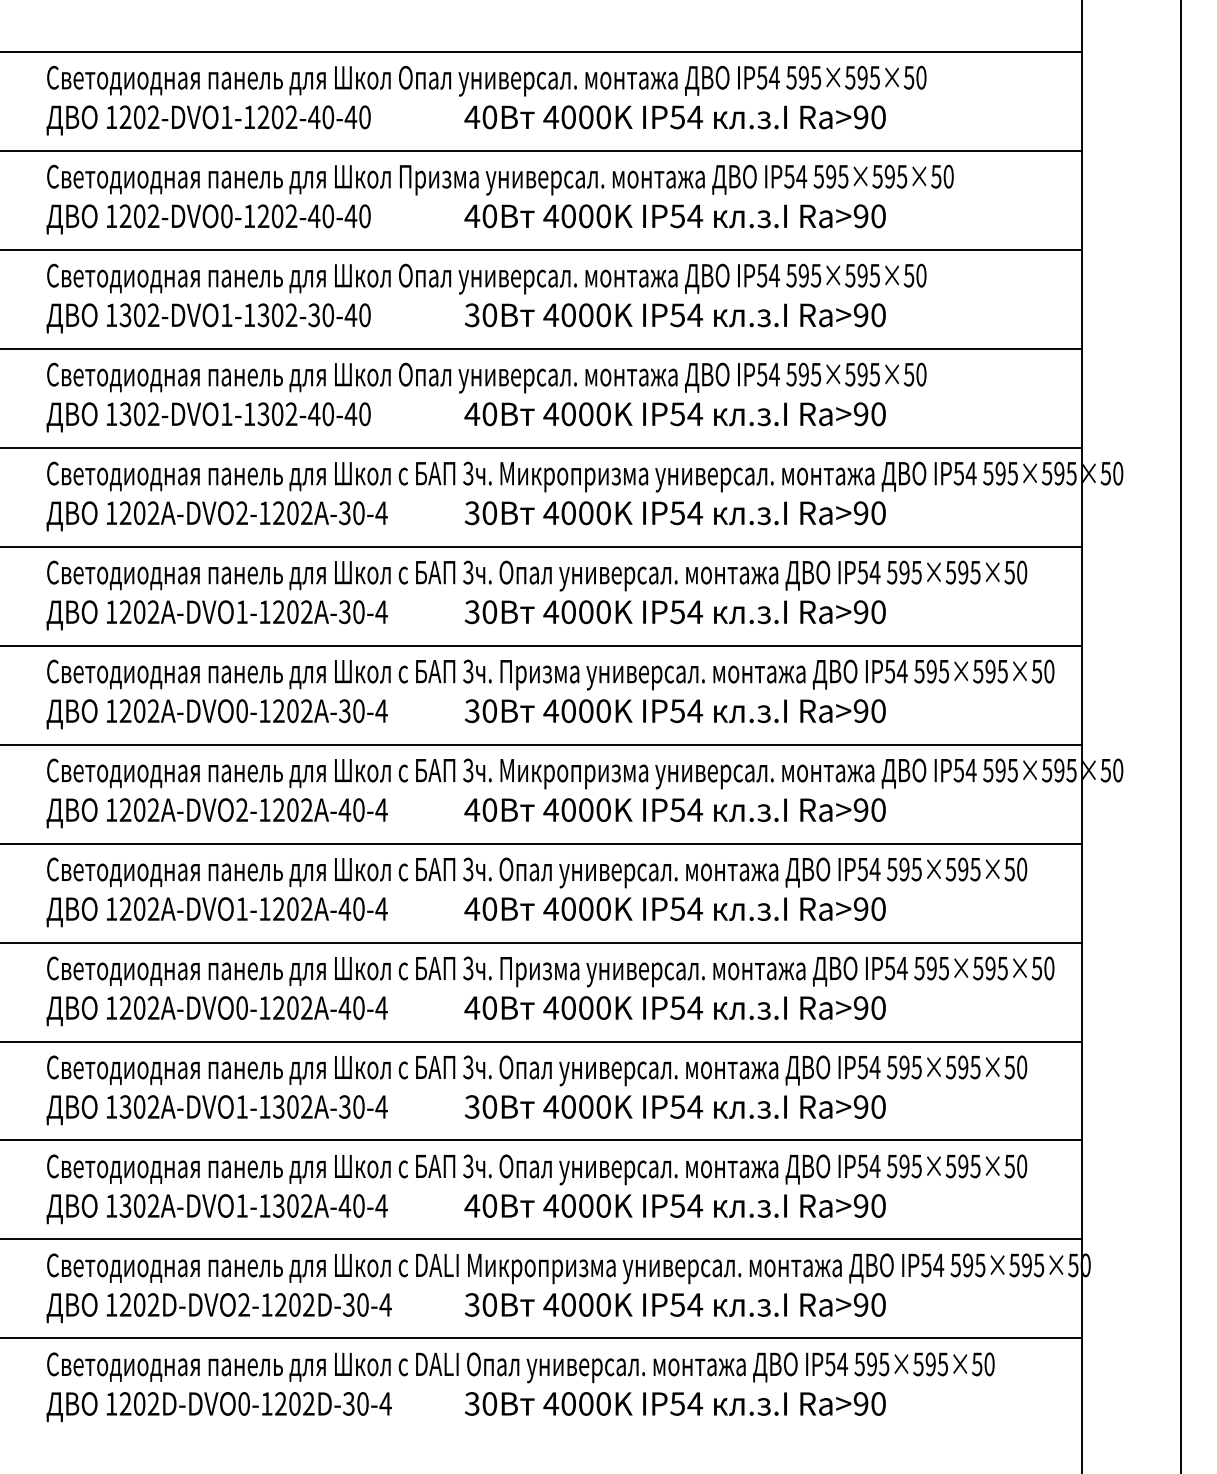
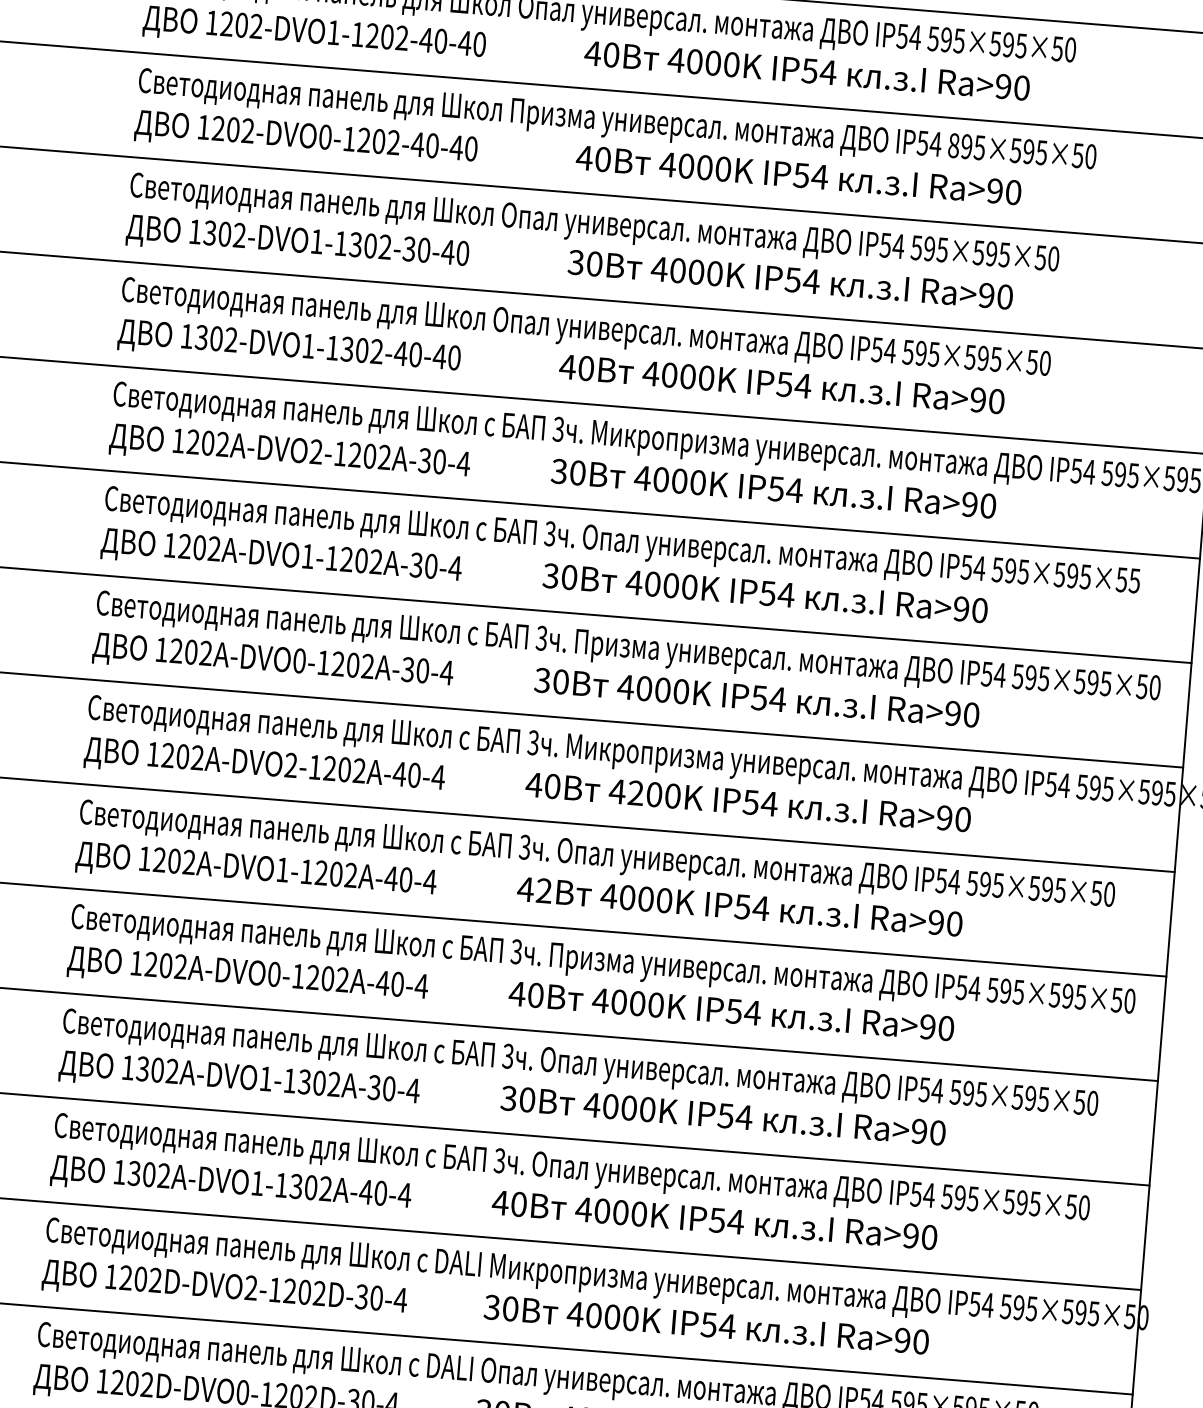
text: (818, 176) -> (953, 145), 595×595×50 -> 895×595×50
text: (1021, 572) -> (1134, 580), 595×595×50 -> 595×595×55
text: (568, 810) -> (635, 793), 4000K -> 4200K
text: (489, 908) -> (543, 890), 40 -> 42

